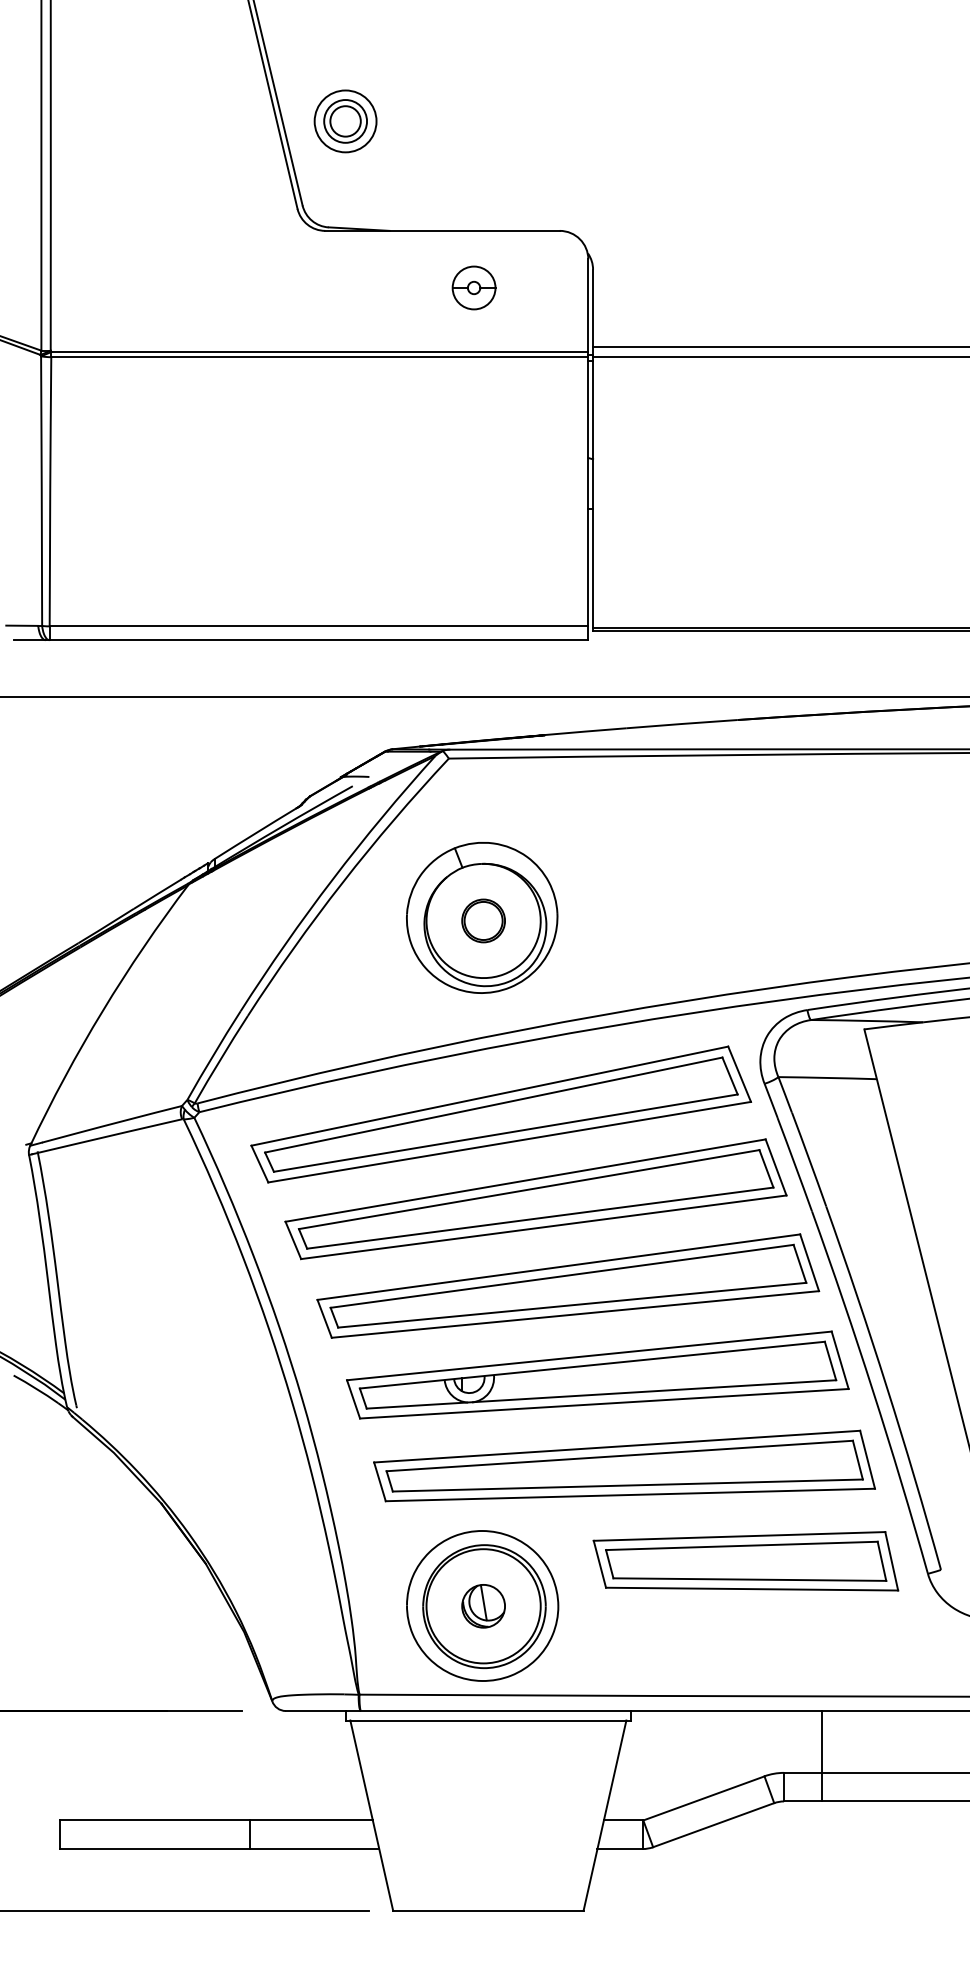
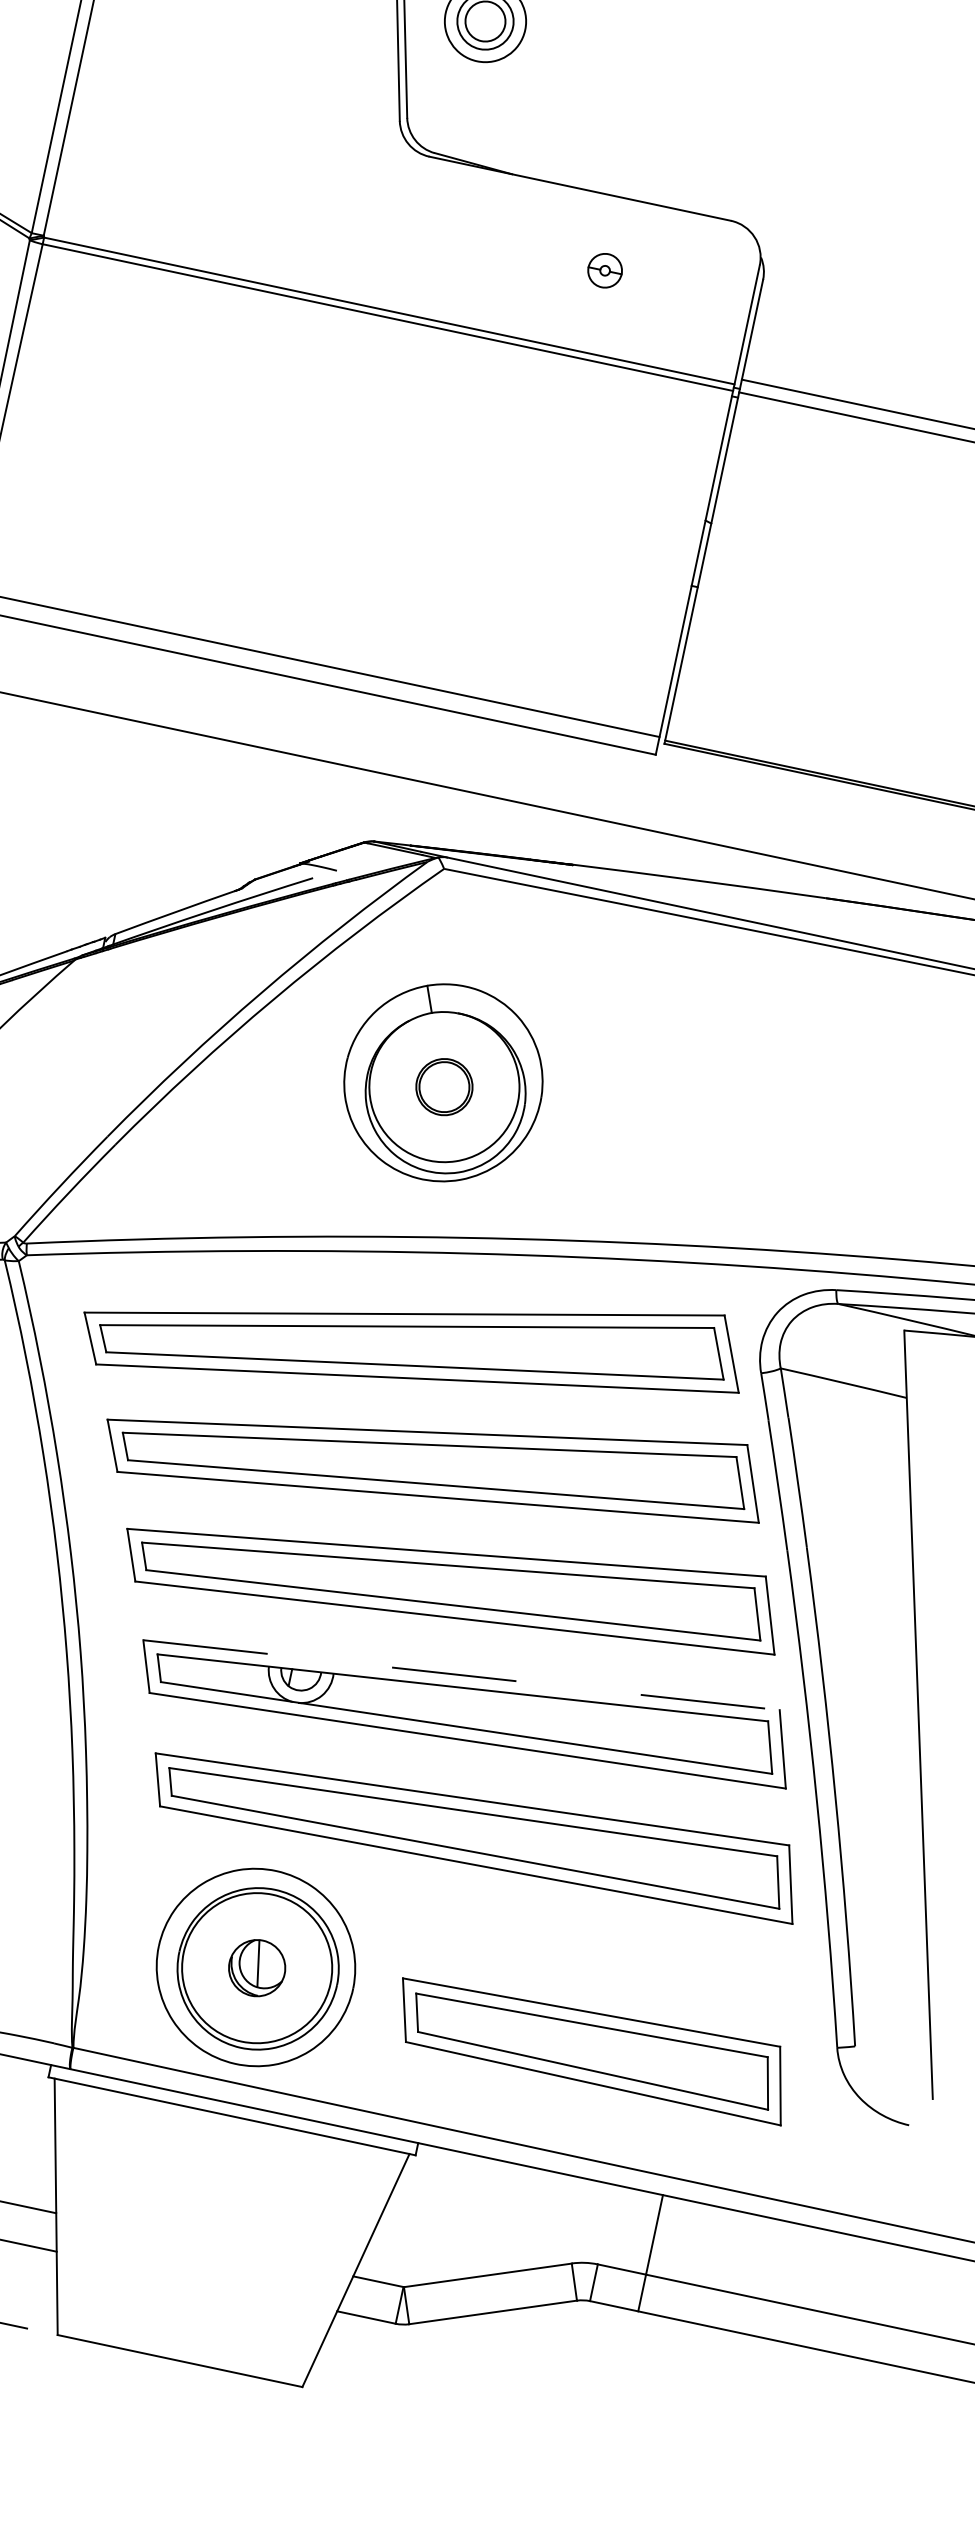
part: (473, 287) -> (604, 269), size x0.6
line: (589, 1355) -> (461, 1674), solid -> dashed
part: (745, 1561) -> (592, 2046), moved

